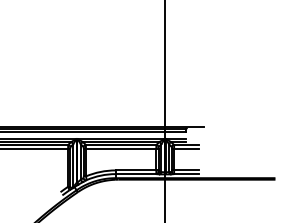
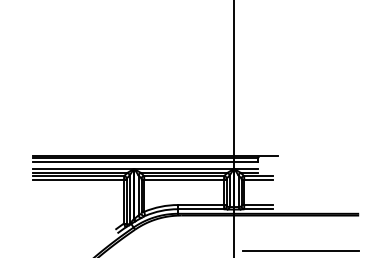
line: (224, 210) -> (301, 250), added

